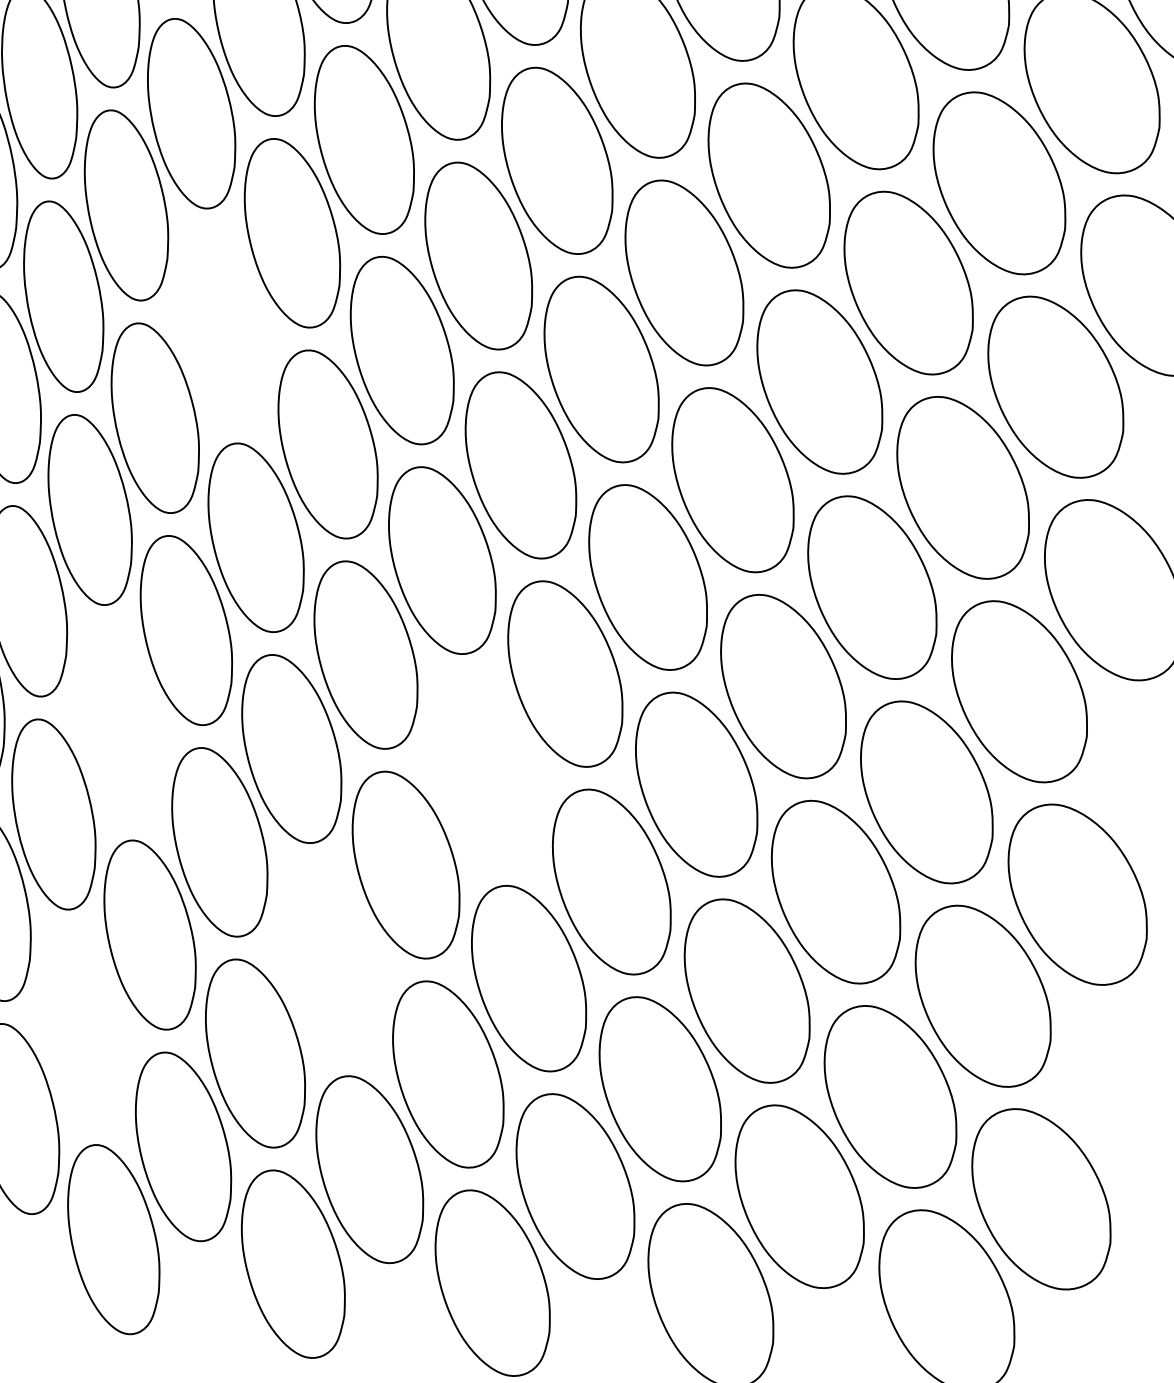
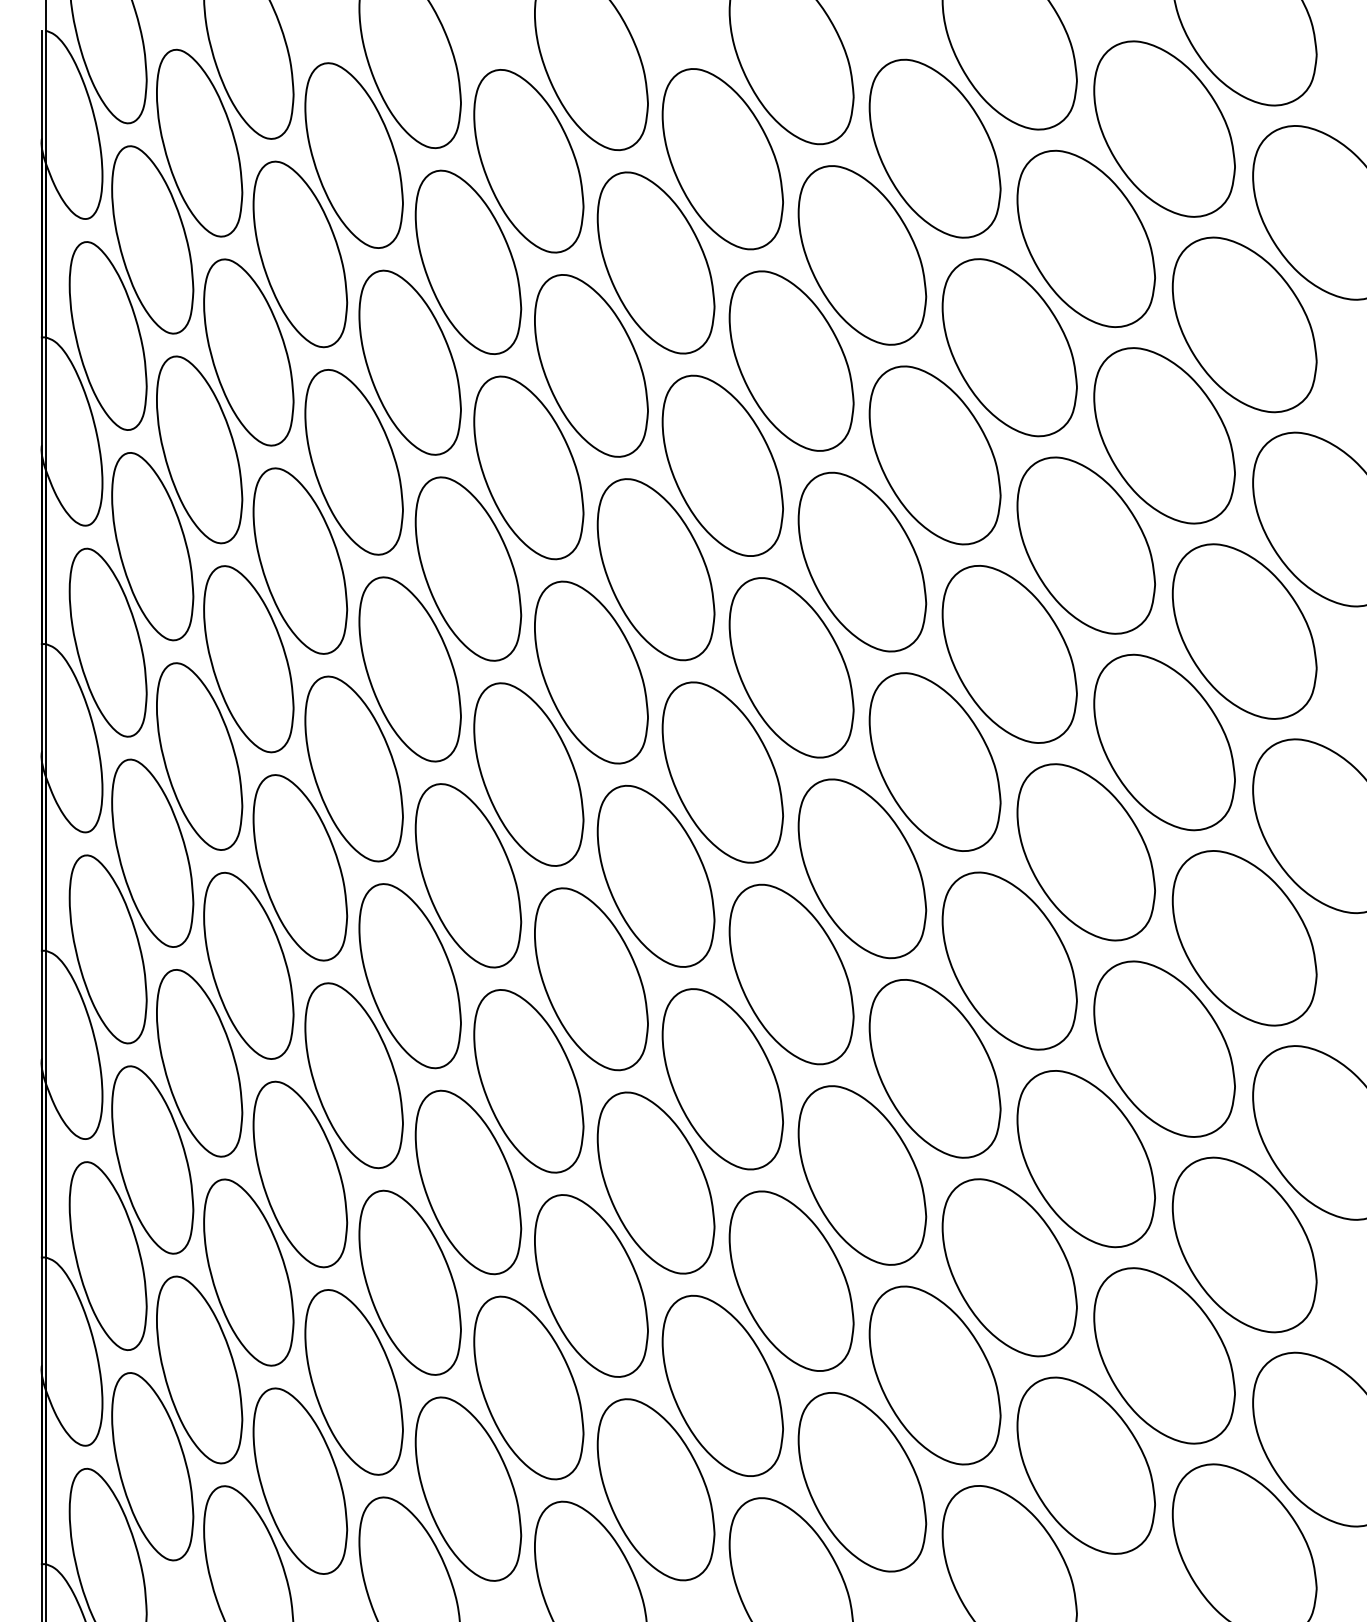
part: (222, 326) -> (409, 669), added
part: (118, 722) -> (353, 1075), added
part: (484, 770) -> (722, 1079), added
part: (329, 959) -> (591, 1285), added
part: (82, 1027) -> (353, 1382), added

